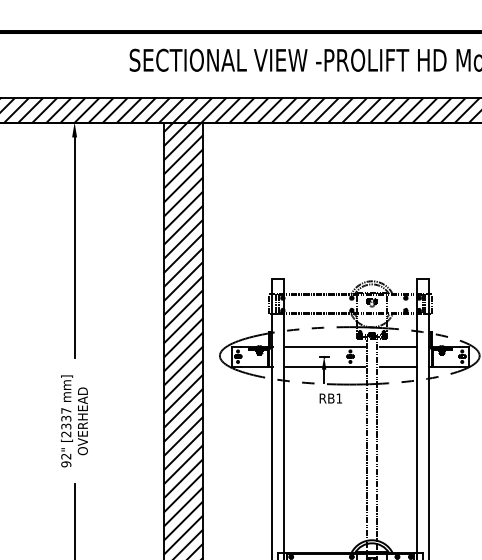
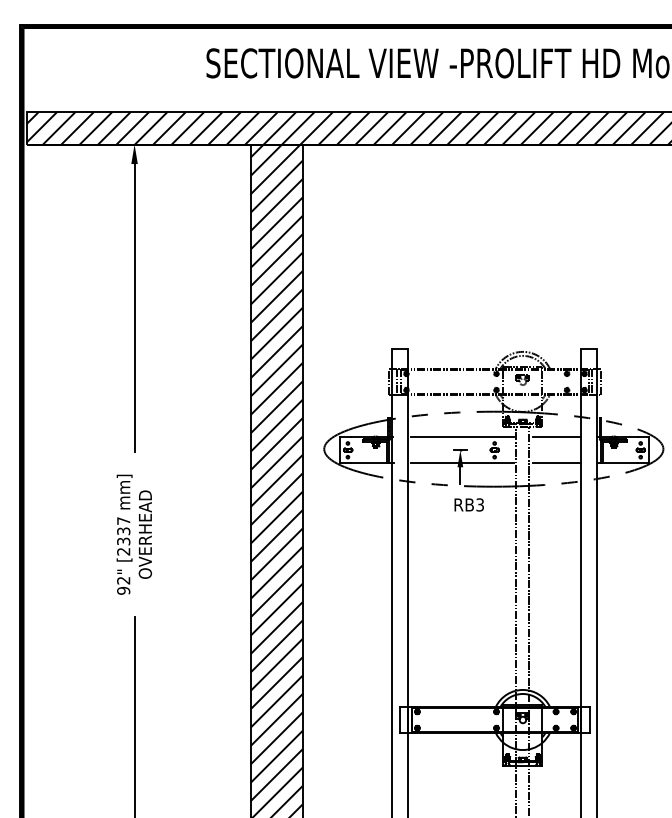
text: (338, 398) -> (479, 504), RB1 -> RB3

